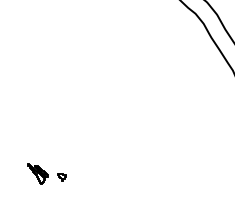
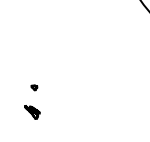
part: (61, 177) -> (34, 88), moved

